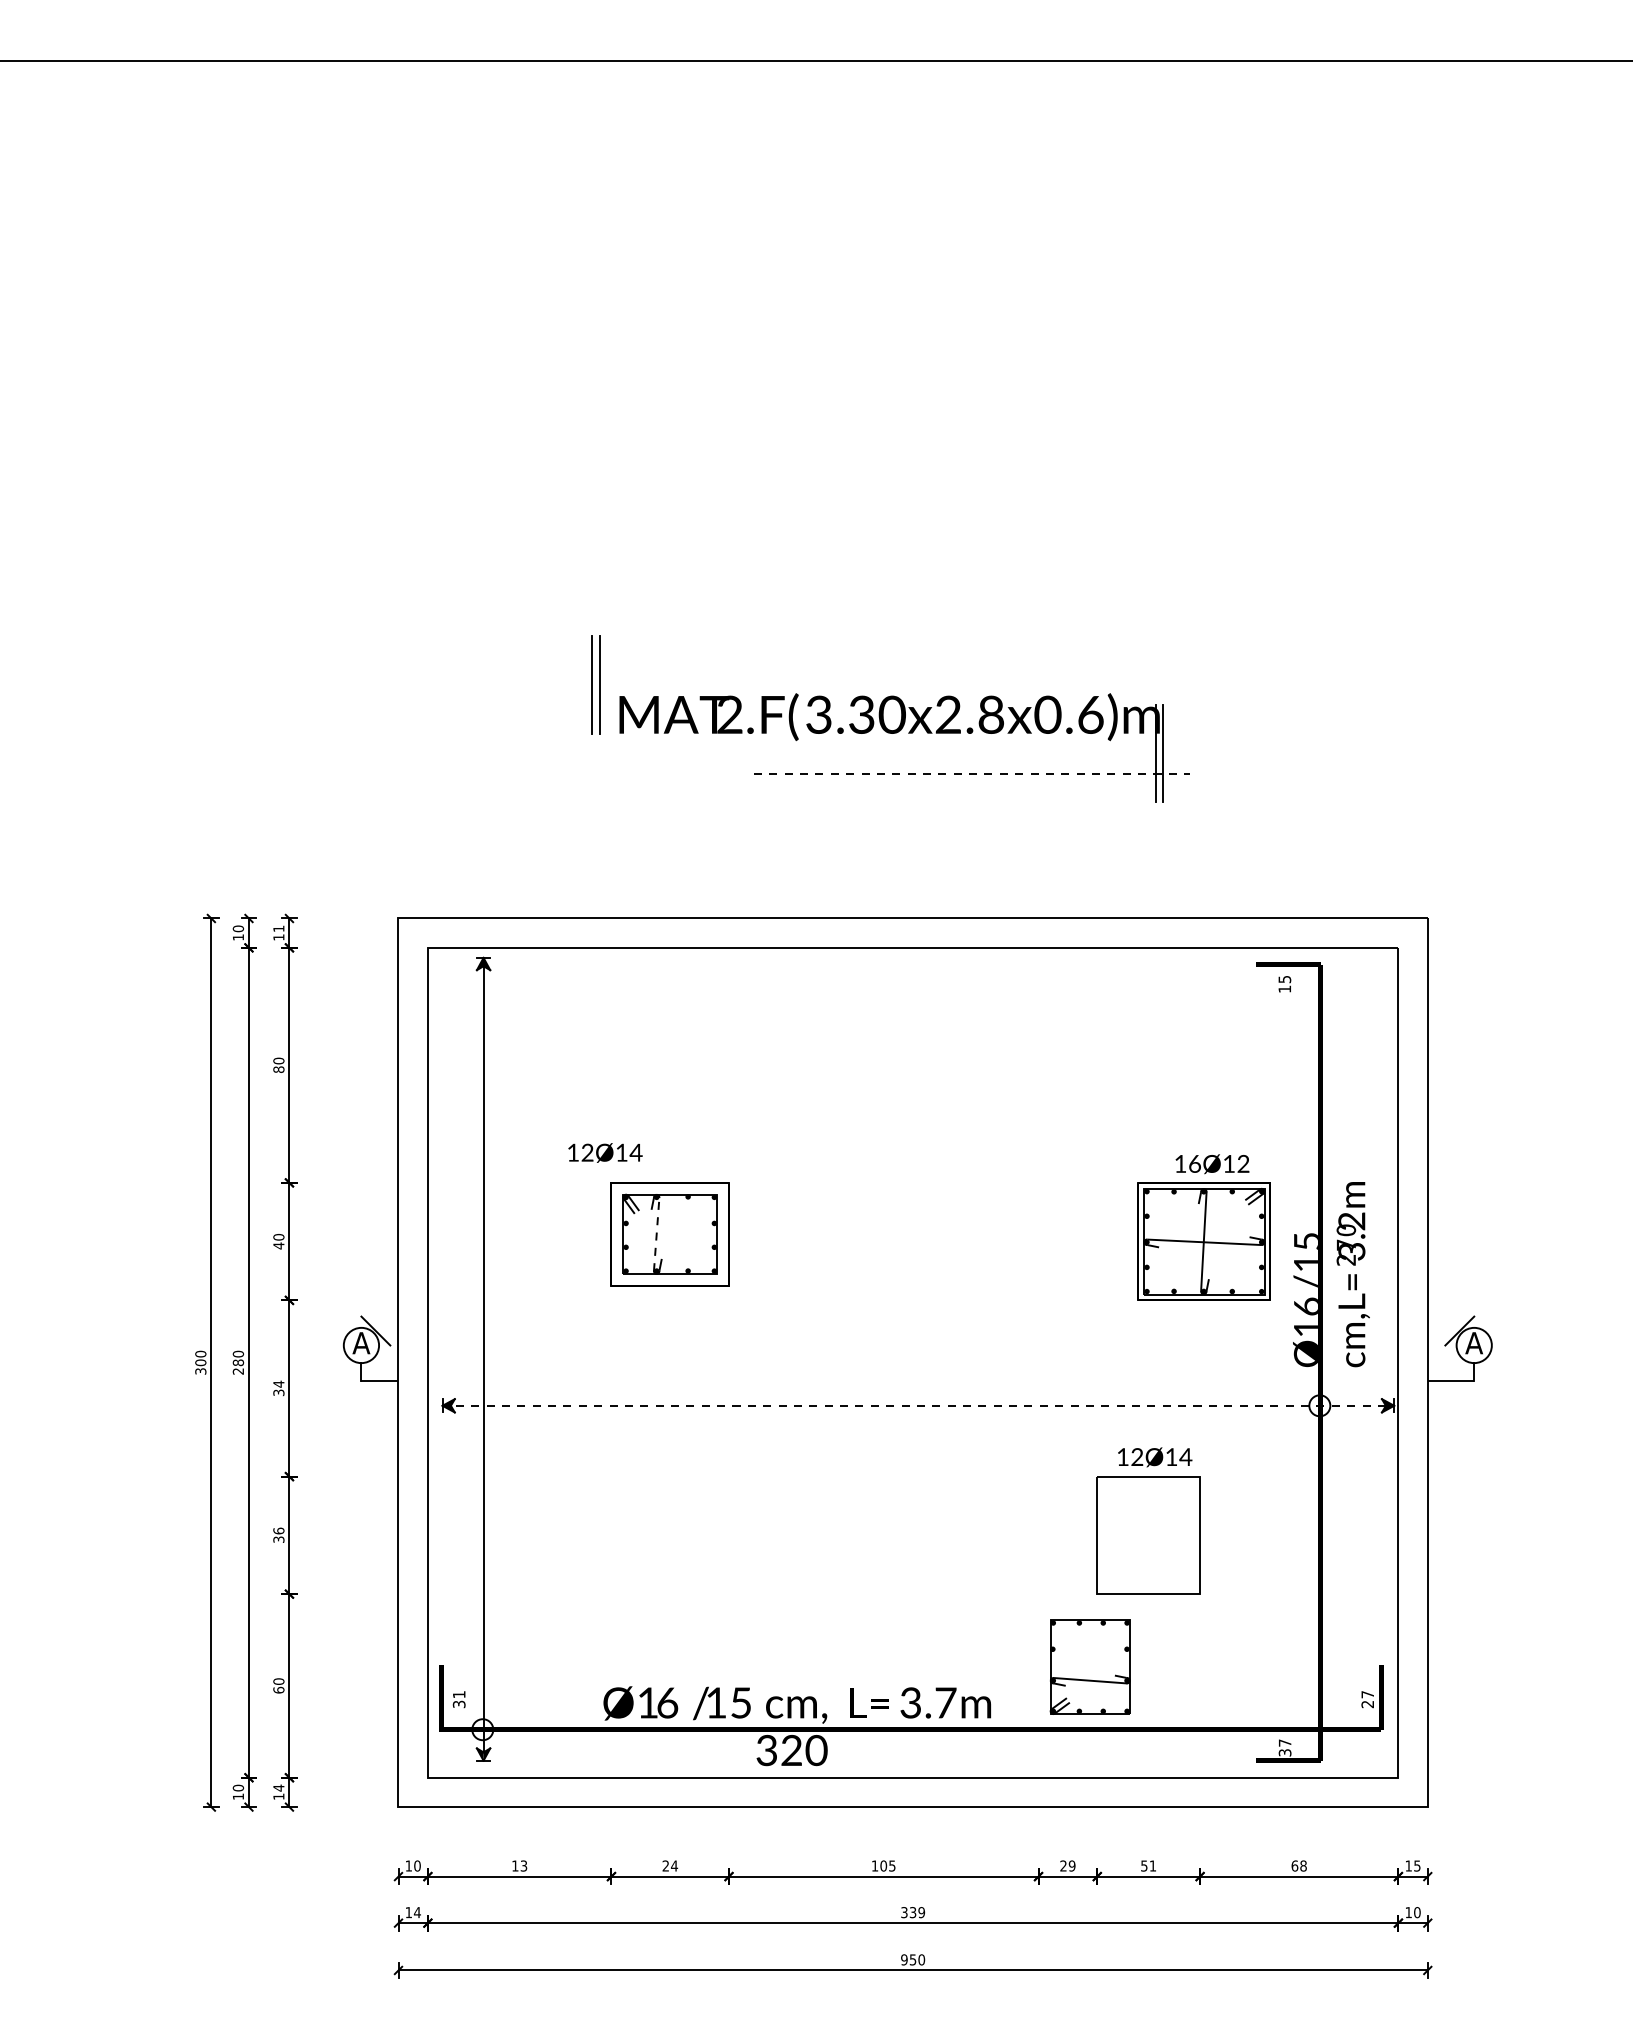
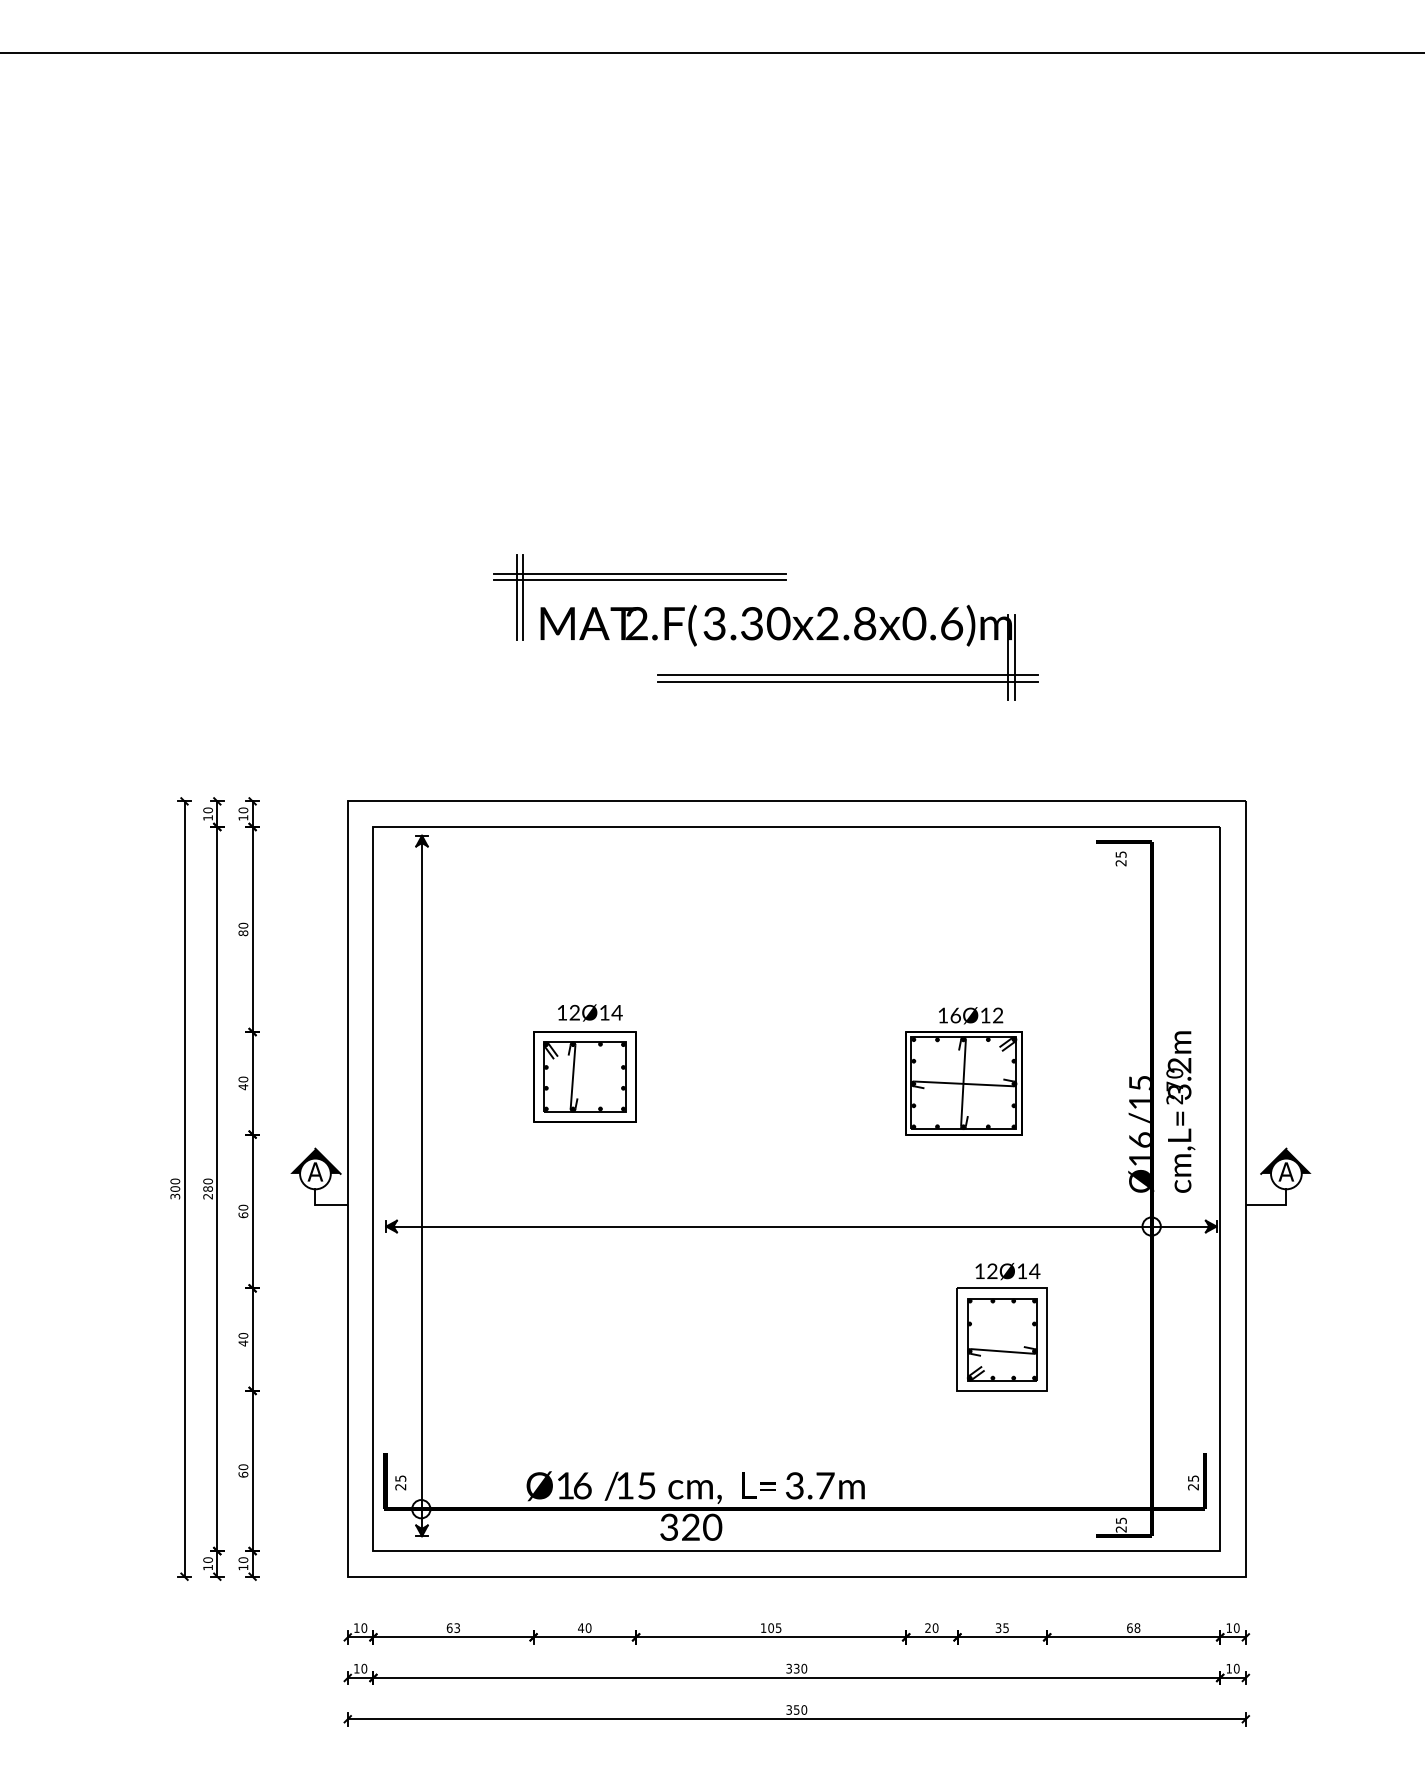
line: (732, 657) -> (639, 573), added
line: (732, 664) -> (639, 579), added
line: (972, 774) -> (848, 675), dashed -> solid
line: (971, 781) -> (847, 681), added
text: (278, 928) -> (243, 810), 11 -> 10
text: (1284, 989) -> (1120, 863), 15 -> 25
text: (605, 1152) -> (590, 1012), moved
part: (1203, 1228) -> (963, 1071), moved
line: (657, 1233) -> (573, 1076), dashed -> solid
fill: (361, 1330) -> (315, 1160), added
fill: (1474, 1330) -> (1286, 1160), added
text: (278, 1388) -> (243, 1211), 34 -> 60
line: (918, 1405) -> (801, 1226), dashed -> solid
text: (278, 1535) -> (243, 1339), 36 -> 40
part: (1090, 1667) -> (1002, 1339), moved
text: (1367, 1694) -> (1193, 1478), 27 -> 25
text: (458, 1699) -> (400, 1482), 31 -> 25
text: (1285, 1747) -> (1121, 1524), 37 -> 25
text: (278, 1788) -> (243, 1560), 14 -> 10
text: (515, 1865) -> (449, 1627), 13 -> 63
text: (669, 1865) -> (584, 1627), 24 -> 40
text: (1072, 1865) -> (935, 1627), 29 -> 20
text: (1417, 1865) -> (1236, 1627), 15 -> 10
text: (1148, 1866) -> (1002, 1628), 51 -> 35
text: (417, 1912) -> (364, 1668), 14 -> 10
text: (921, 1912) -> (804, 1668), 339 -> 330
text: (904, 1959) -> (789, 1709), 950 -> 350

